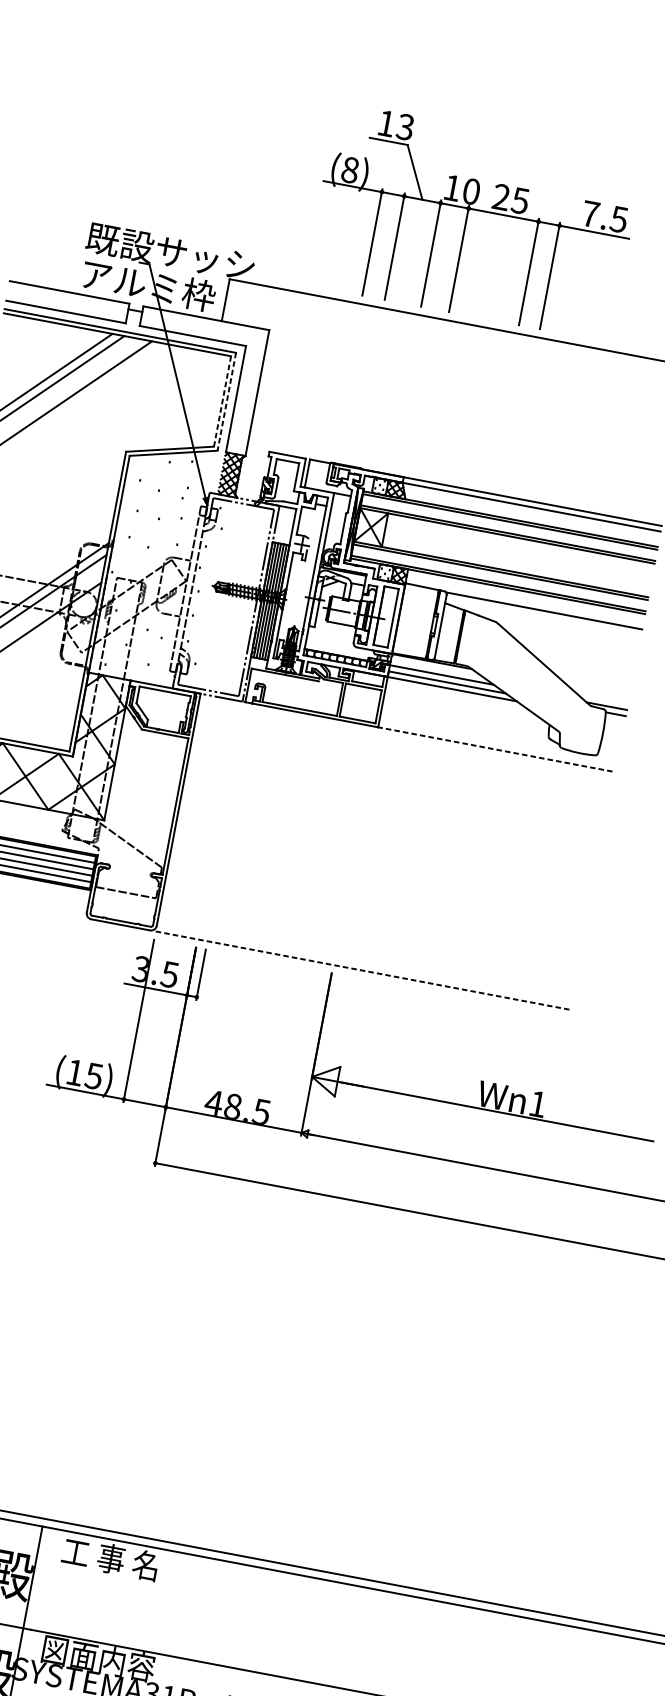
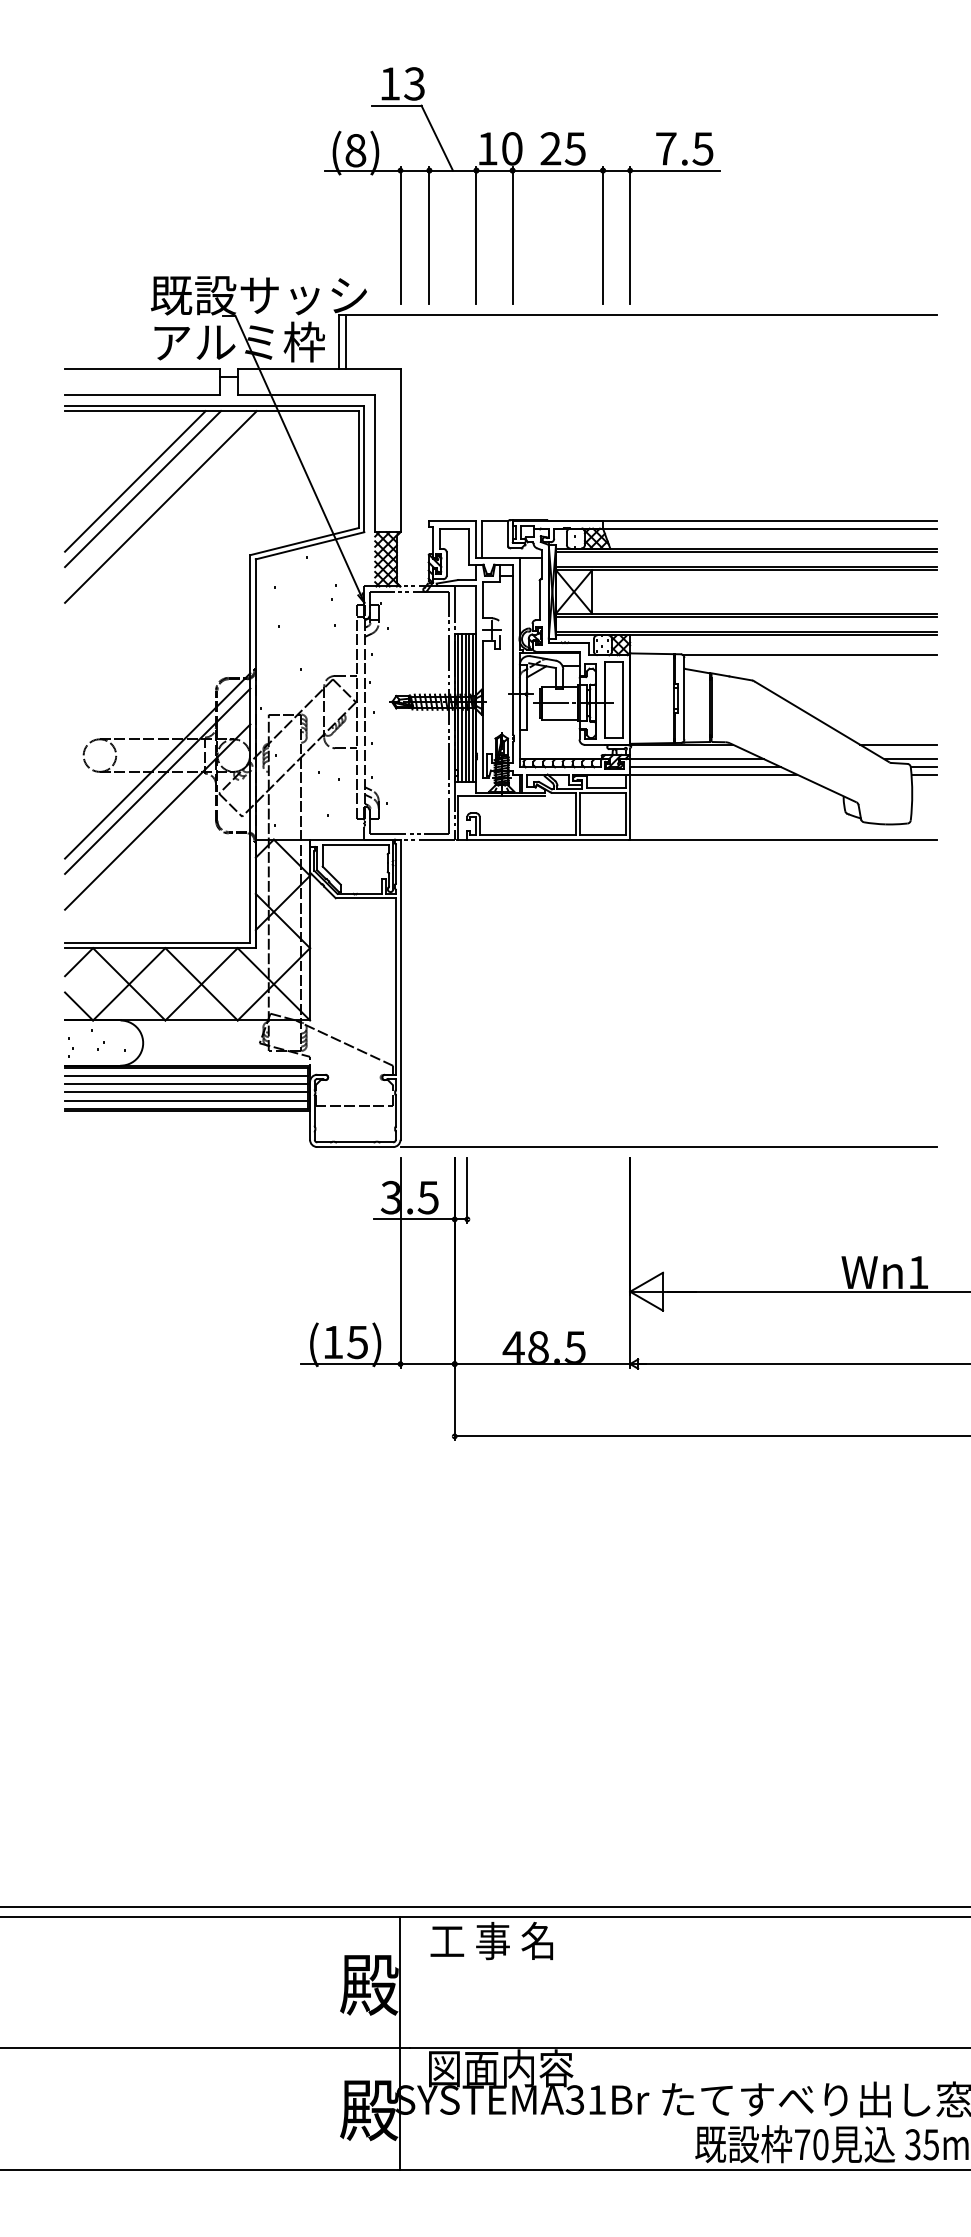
part: (467, 220) -> (513, 185), moved
line: (231, 301) -> (346, 342), added
line: (222, 402) -> (358, 470), dashed -> solid
line: (226, 402) -> (364, 469), dashed -> solid
line: (599, 692) -> (898, 744), added
line: (614, 719) -> (923, 774), added
line: (496, 749) -> (782, 839), dashed -> solid
line: (363, 971) -> (669, 1147), dashed -> solid

